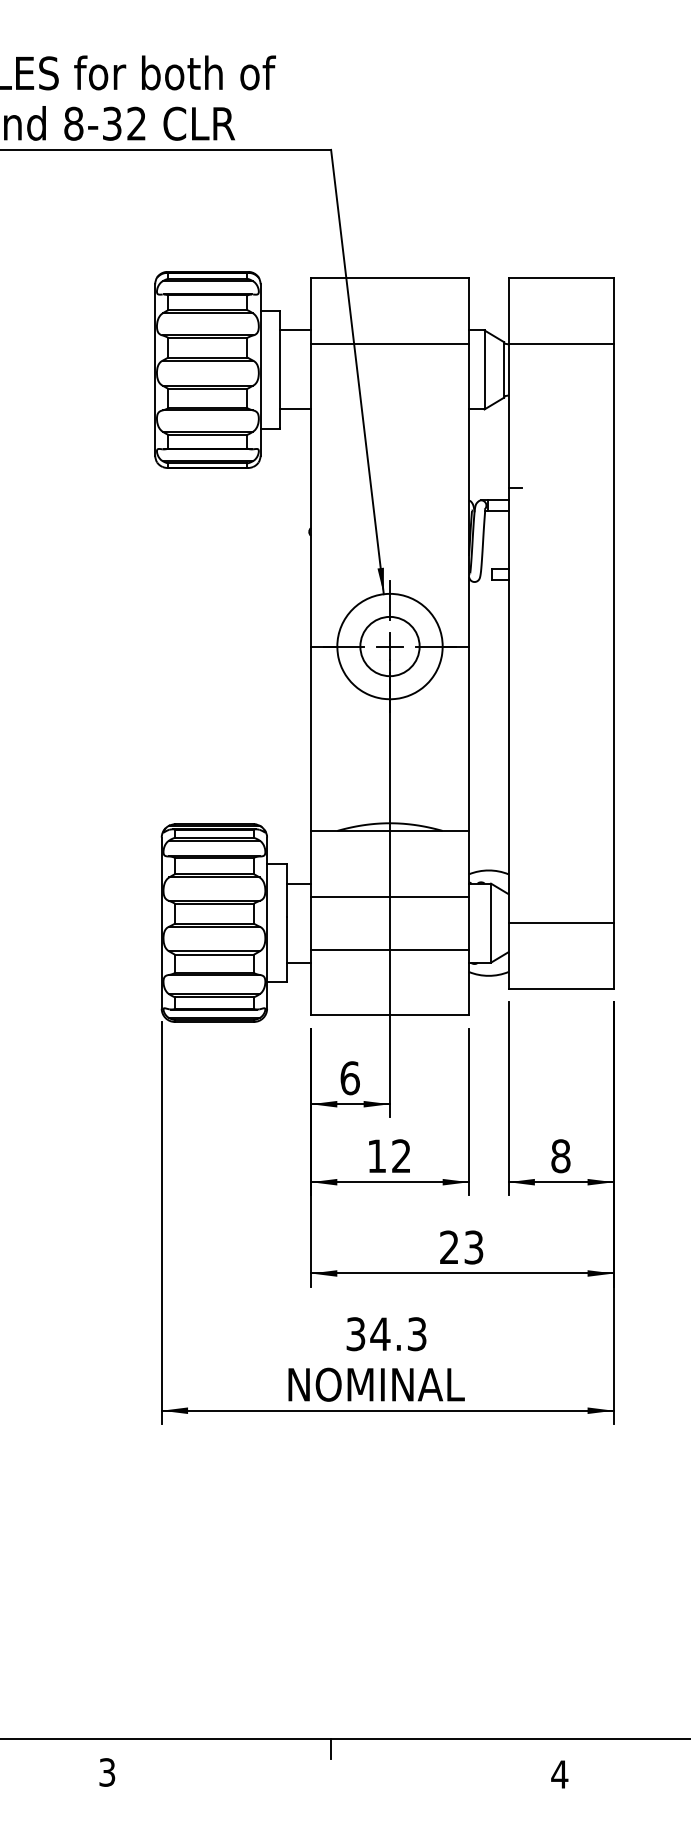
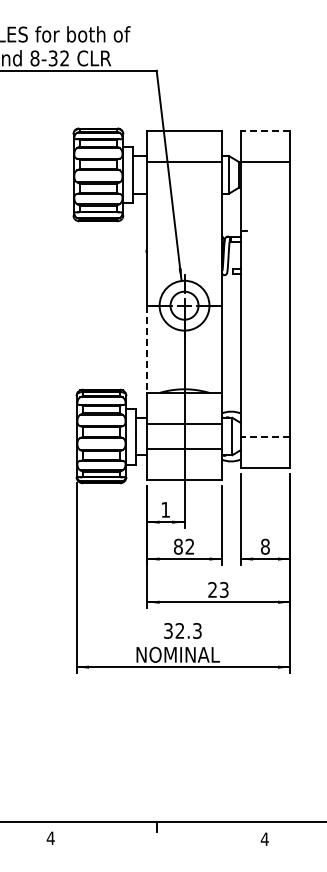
line: (561, 278) -> (265, 131), solid -> dashed
line: (311, 739) -> (147, 349), solid -> dashed
line: (561, 923) -> (265, 436), solid -> dashed
text: (349, 1077) -> (165, 509), 6 -> 1
text: (377, 1155) -> (178, 546), 12 -> 82
text: (379, 1333) -> (179, 630), 34.3 -> 32.3
text: (106, 1772) -> (50, 838), 3 -> 4

